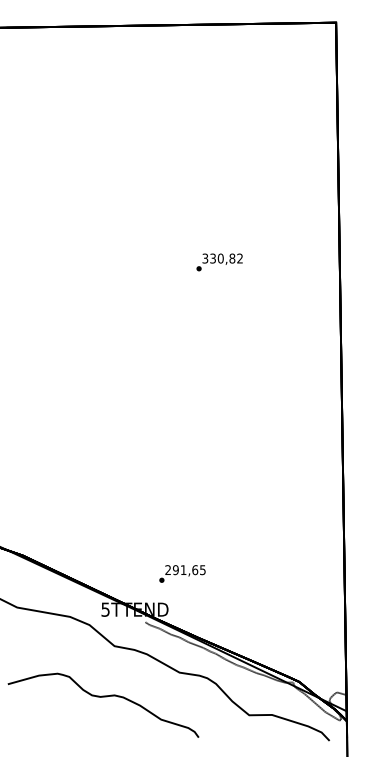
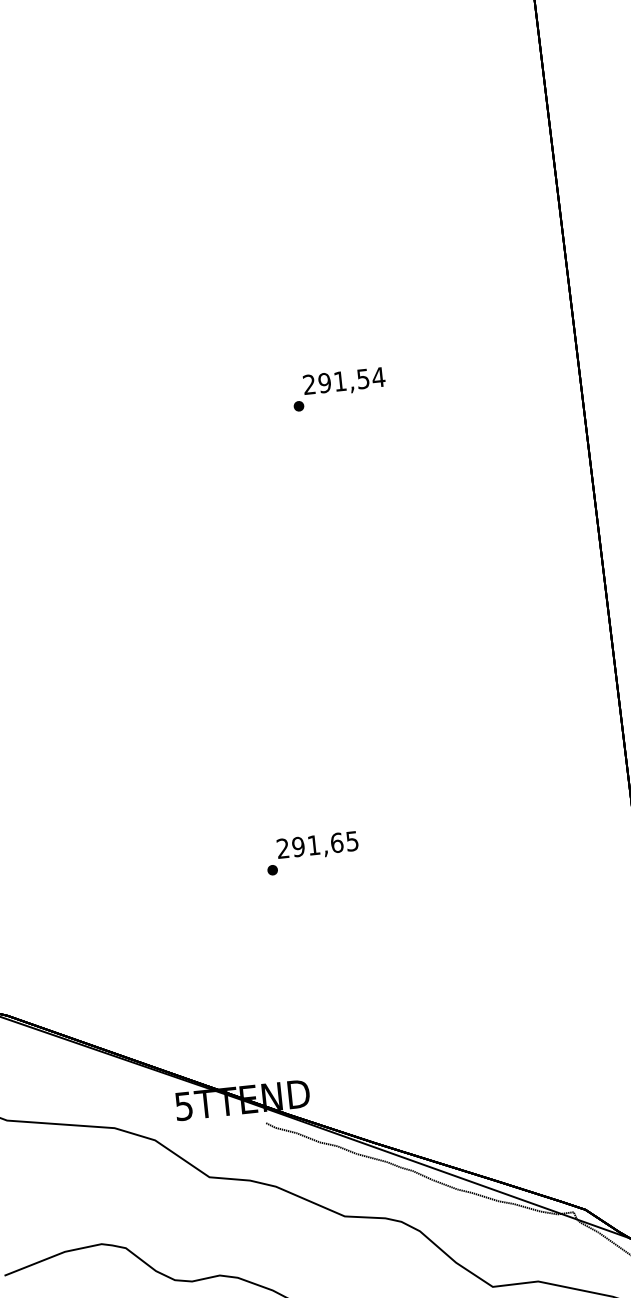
text: (222, 258) -> (343, 380), 330,82 -> 291,54
text: (182, 573) -> (312, 852), moved

